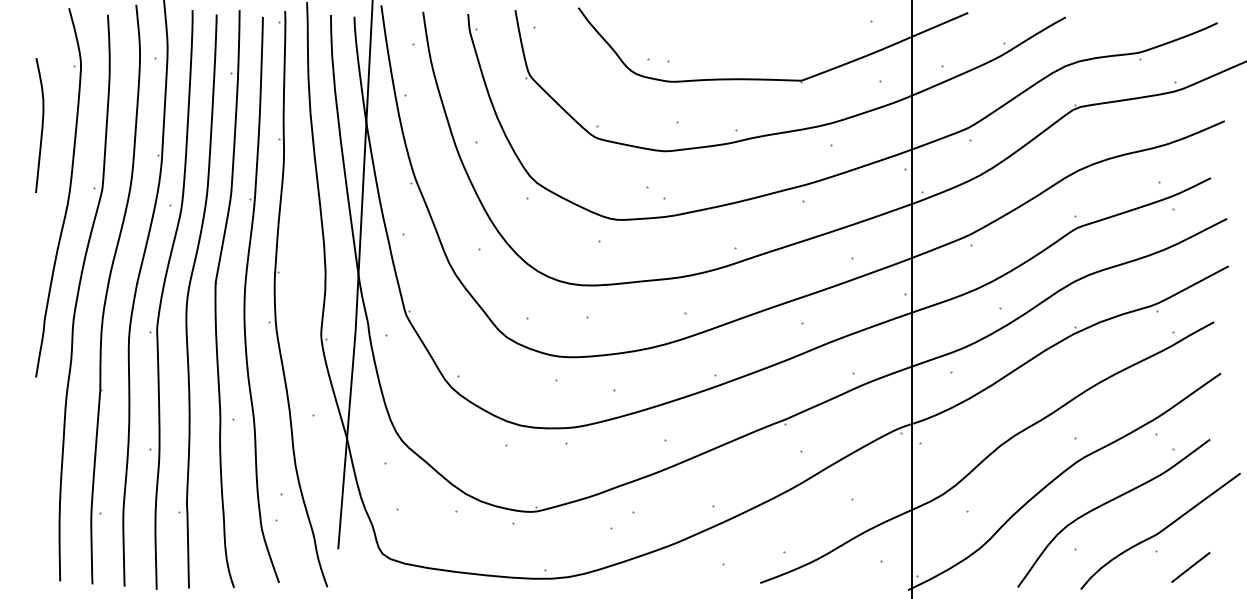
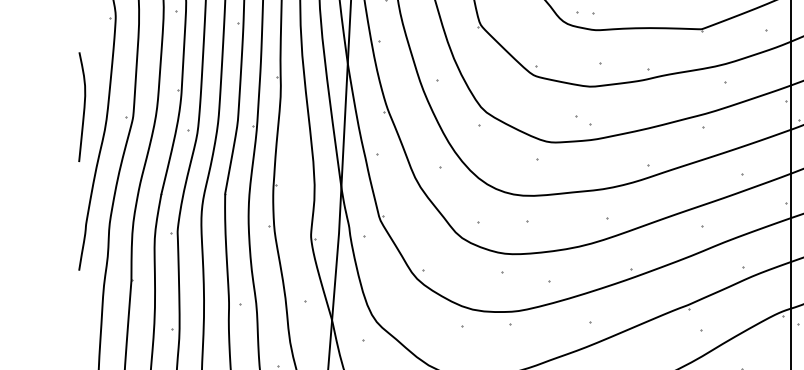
curve: (41, 125) -> (83, 107), moved

